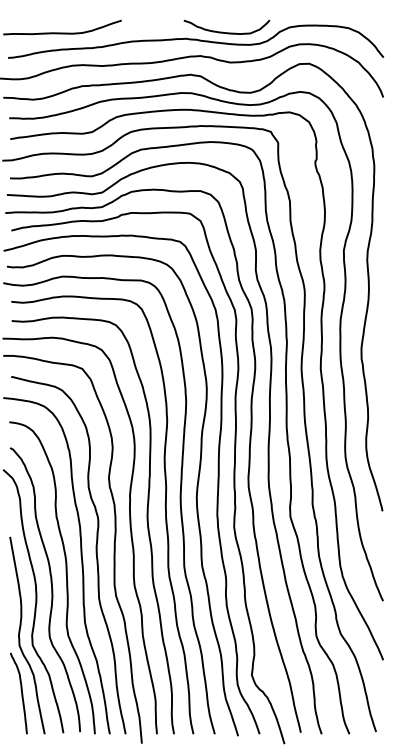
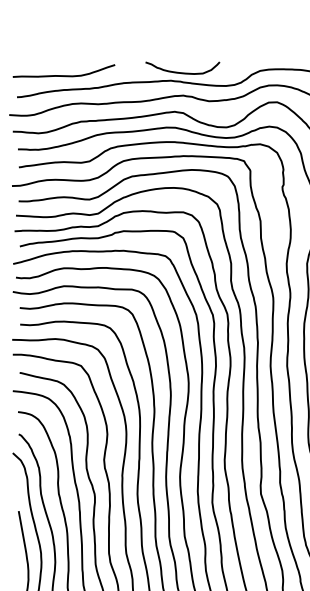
curve: (226, 32) -> (182, 72), moved

